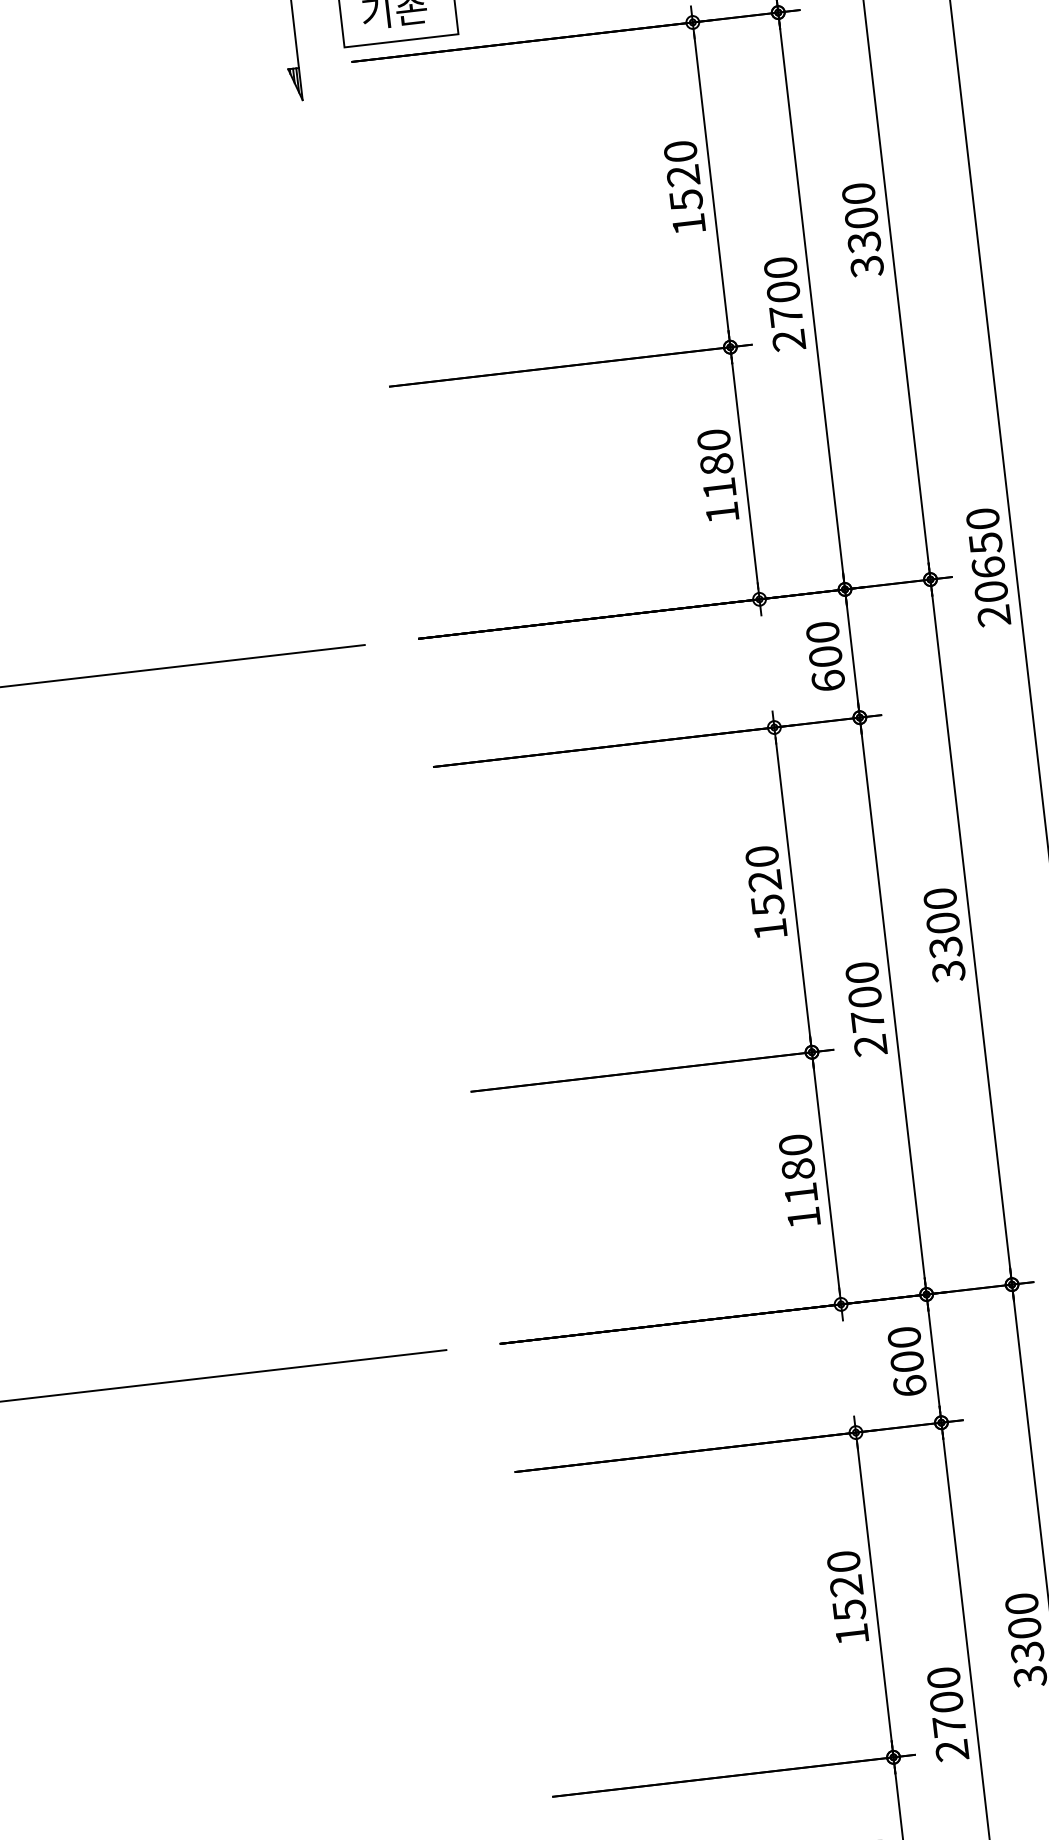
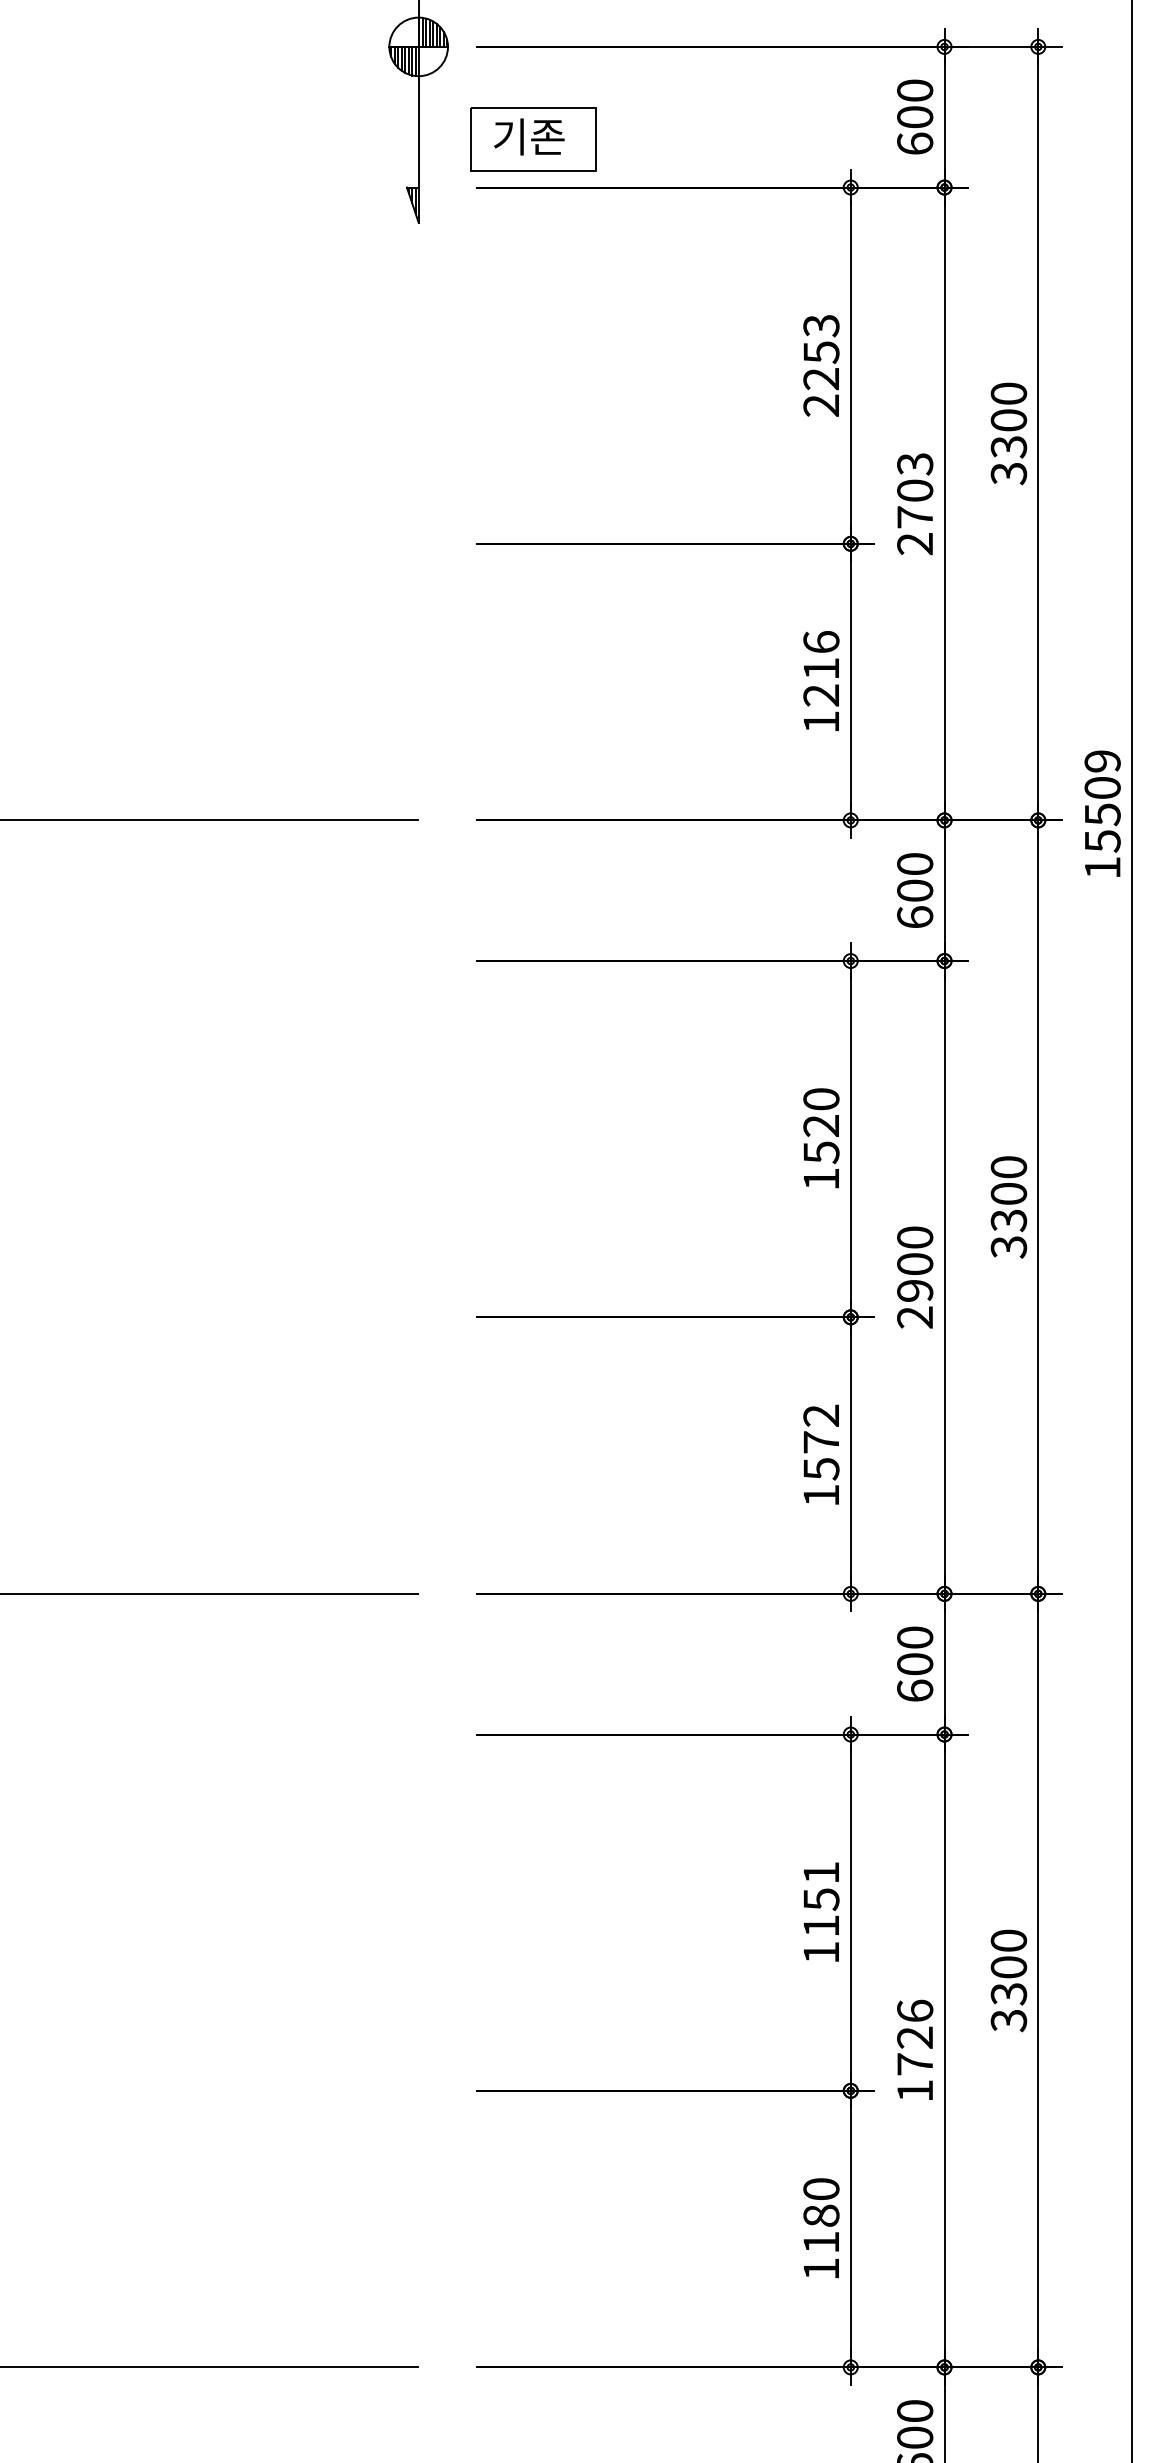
text: (684, 187) -> (821, 365), 1520 -> 2253
text: (781, 268) -> (915, 464), 2700 -> 2703
text: (716, 463) -> (821, 668), 1180 -> 1216
text: (988, 567) -> (1102, 814), 20650 -> 15509
text: (868, 1021) -> (915, 1290), 2700 -> 2900
text: (798, 1169) -> (821, 1442), 1180 -> 1572
text: (846, 1586) -> (821, 1899), 1520 -> 1151
text: (948, 1713) -> (915, 2050), 2700 -> 1726

